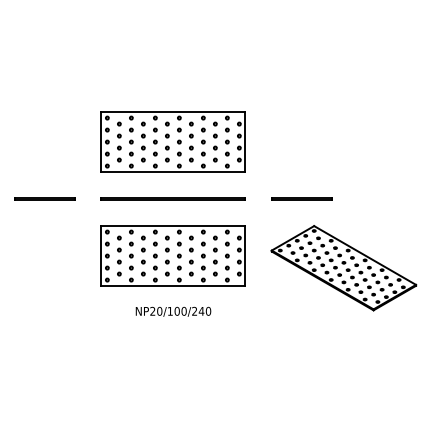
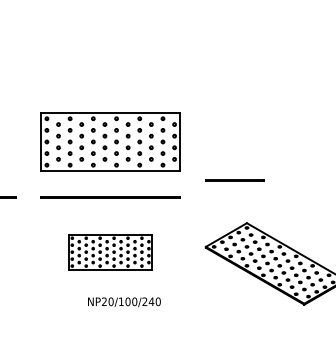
line: (301, 198) -> (234, 180), moved
part: (172, 255) -> (109, 251), size x0.6
text: (173, 311) -> (124, 301), moved

